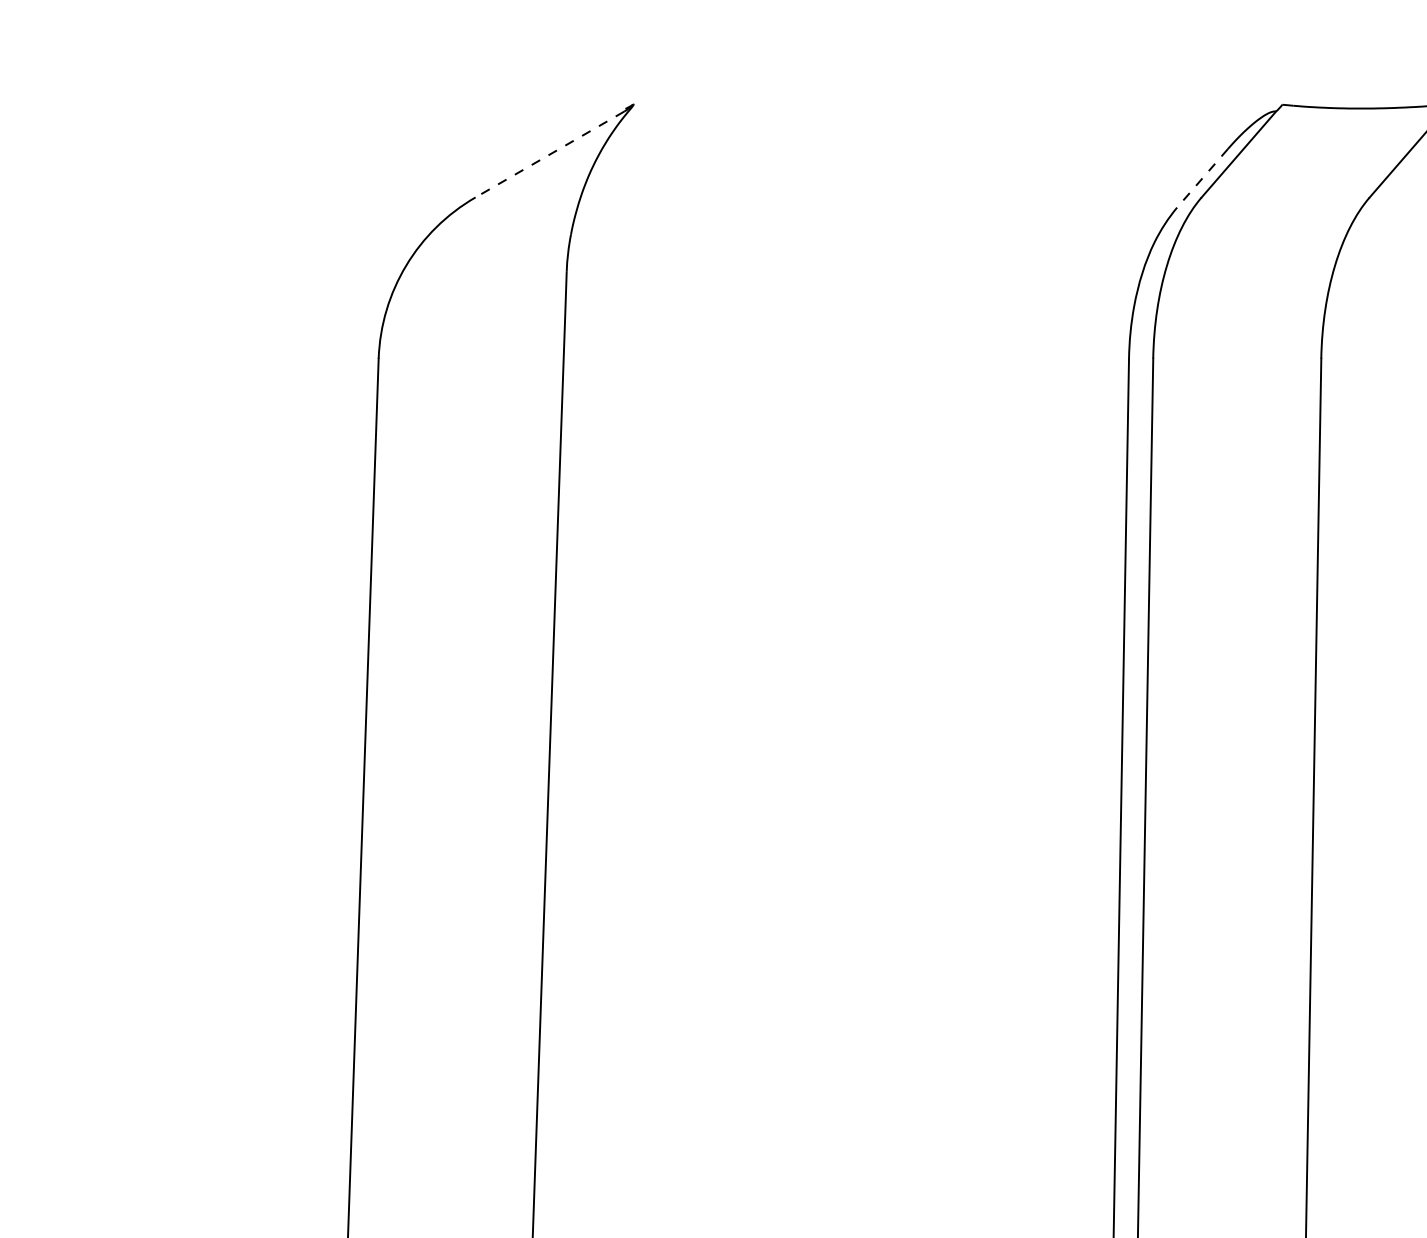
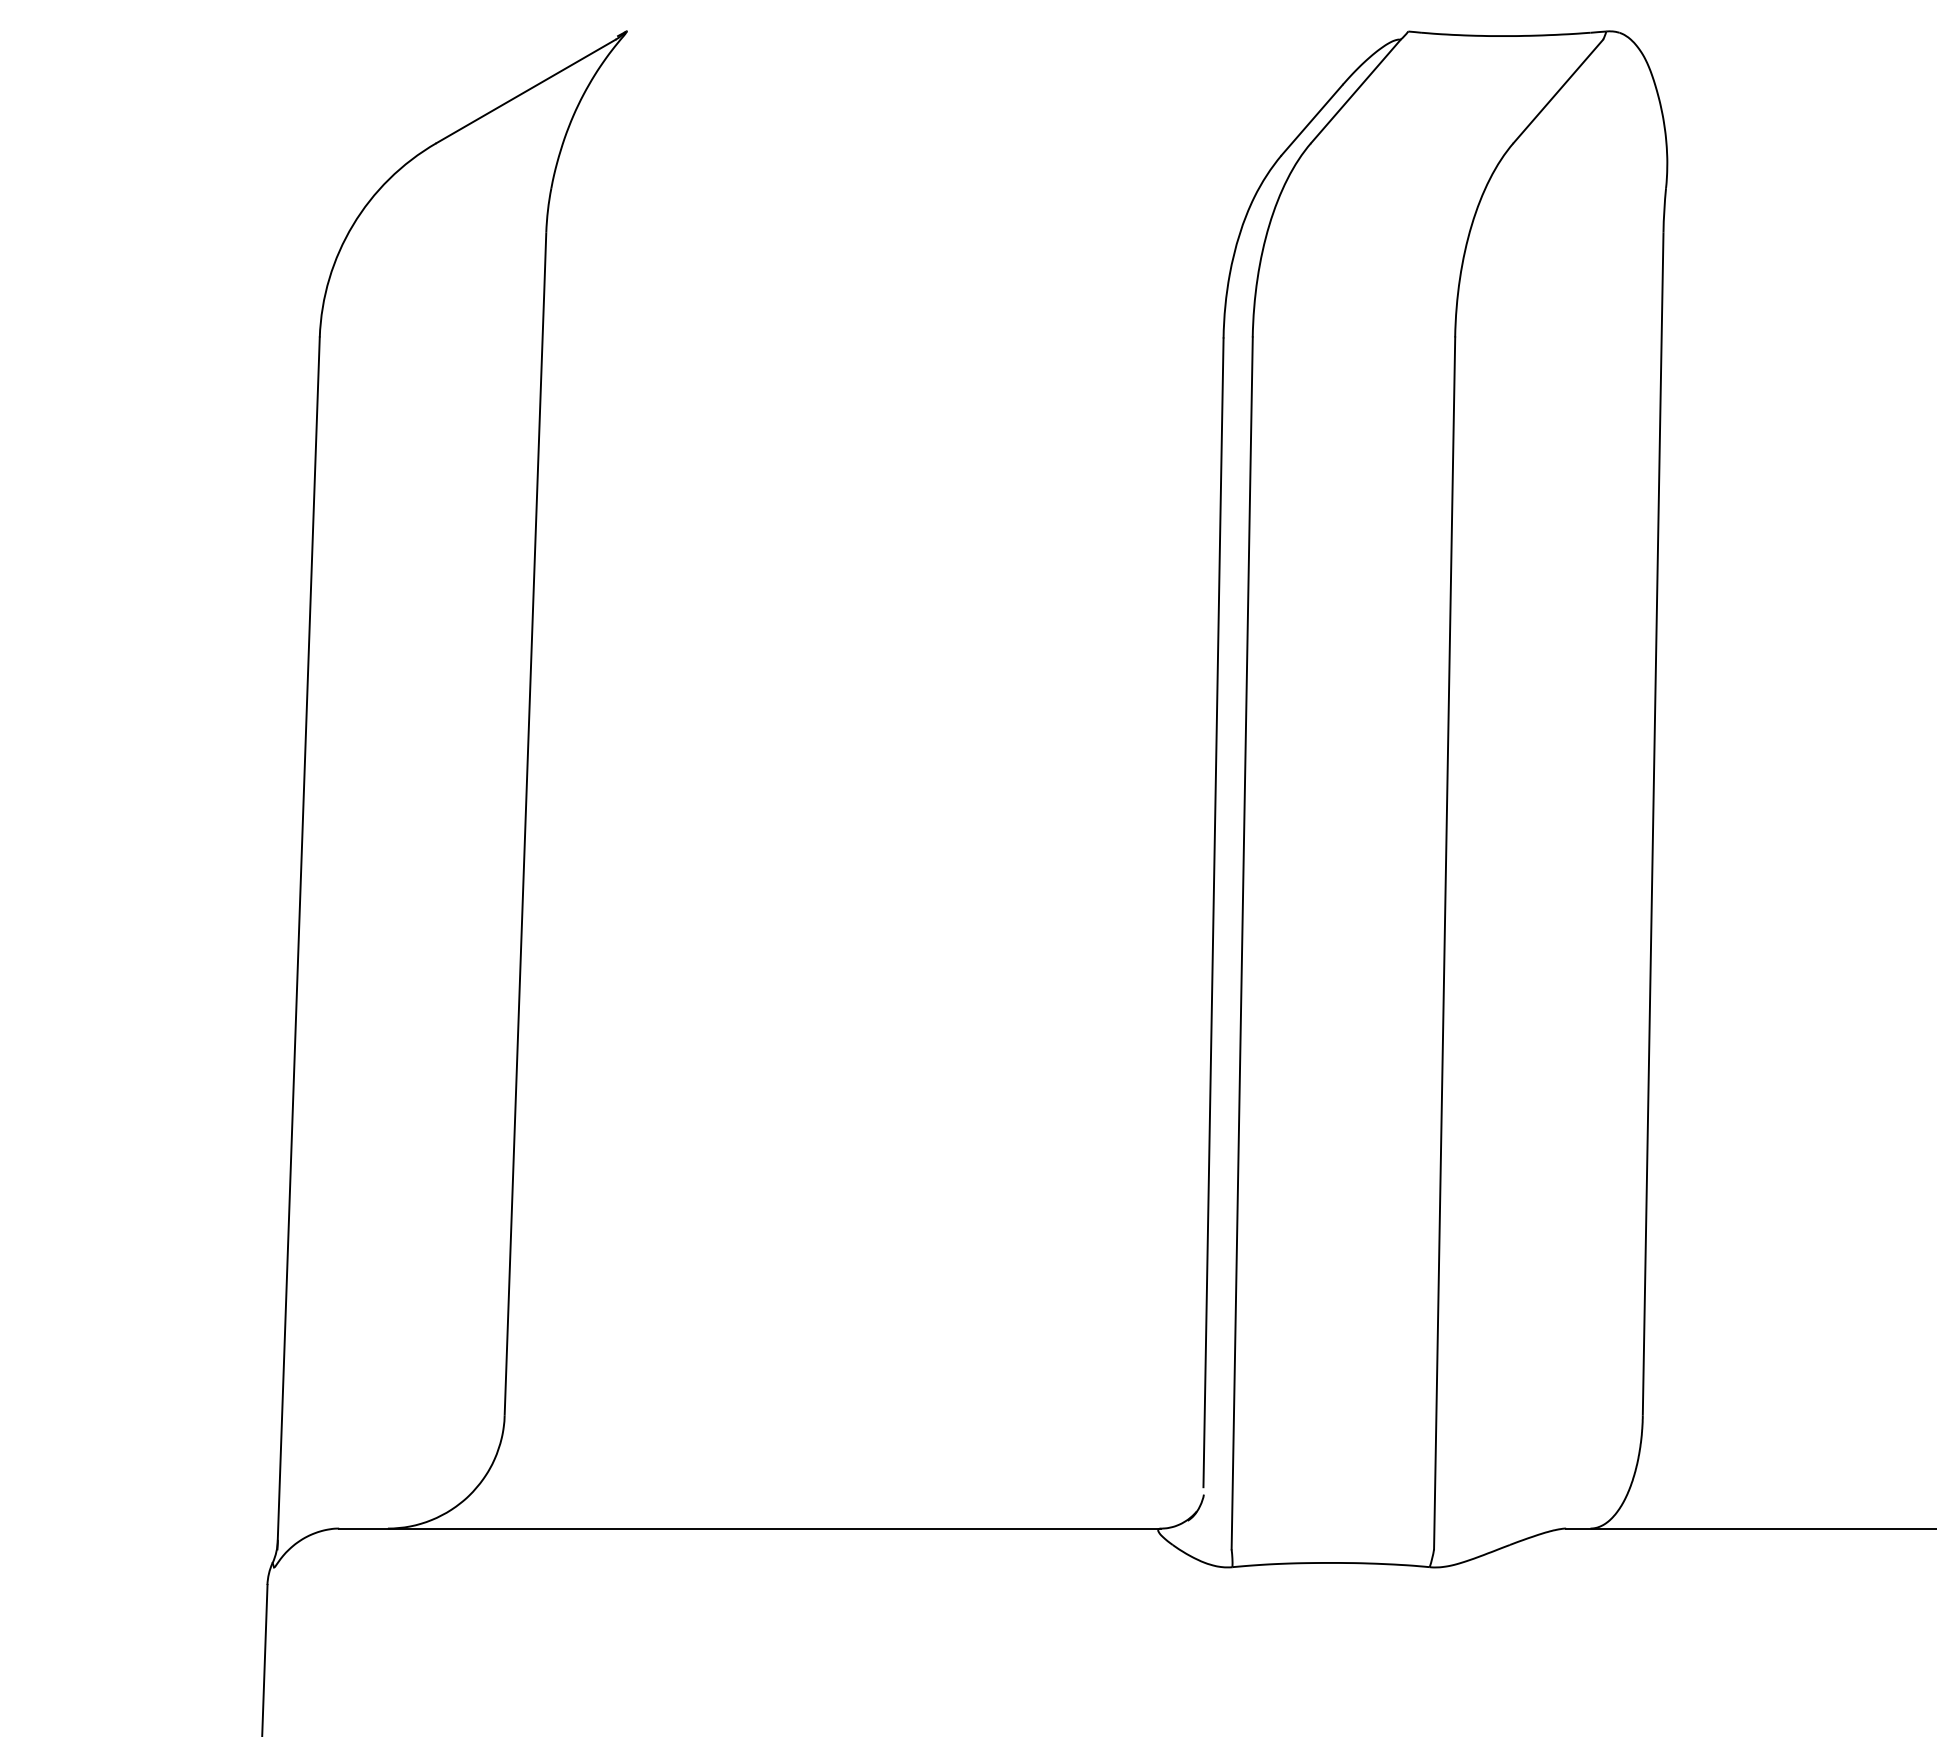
line: (549, 154) -> (525, 91), dashed -> solid
line: (1202, 178) -> (1312, 120), dashed -> solid

